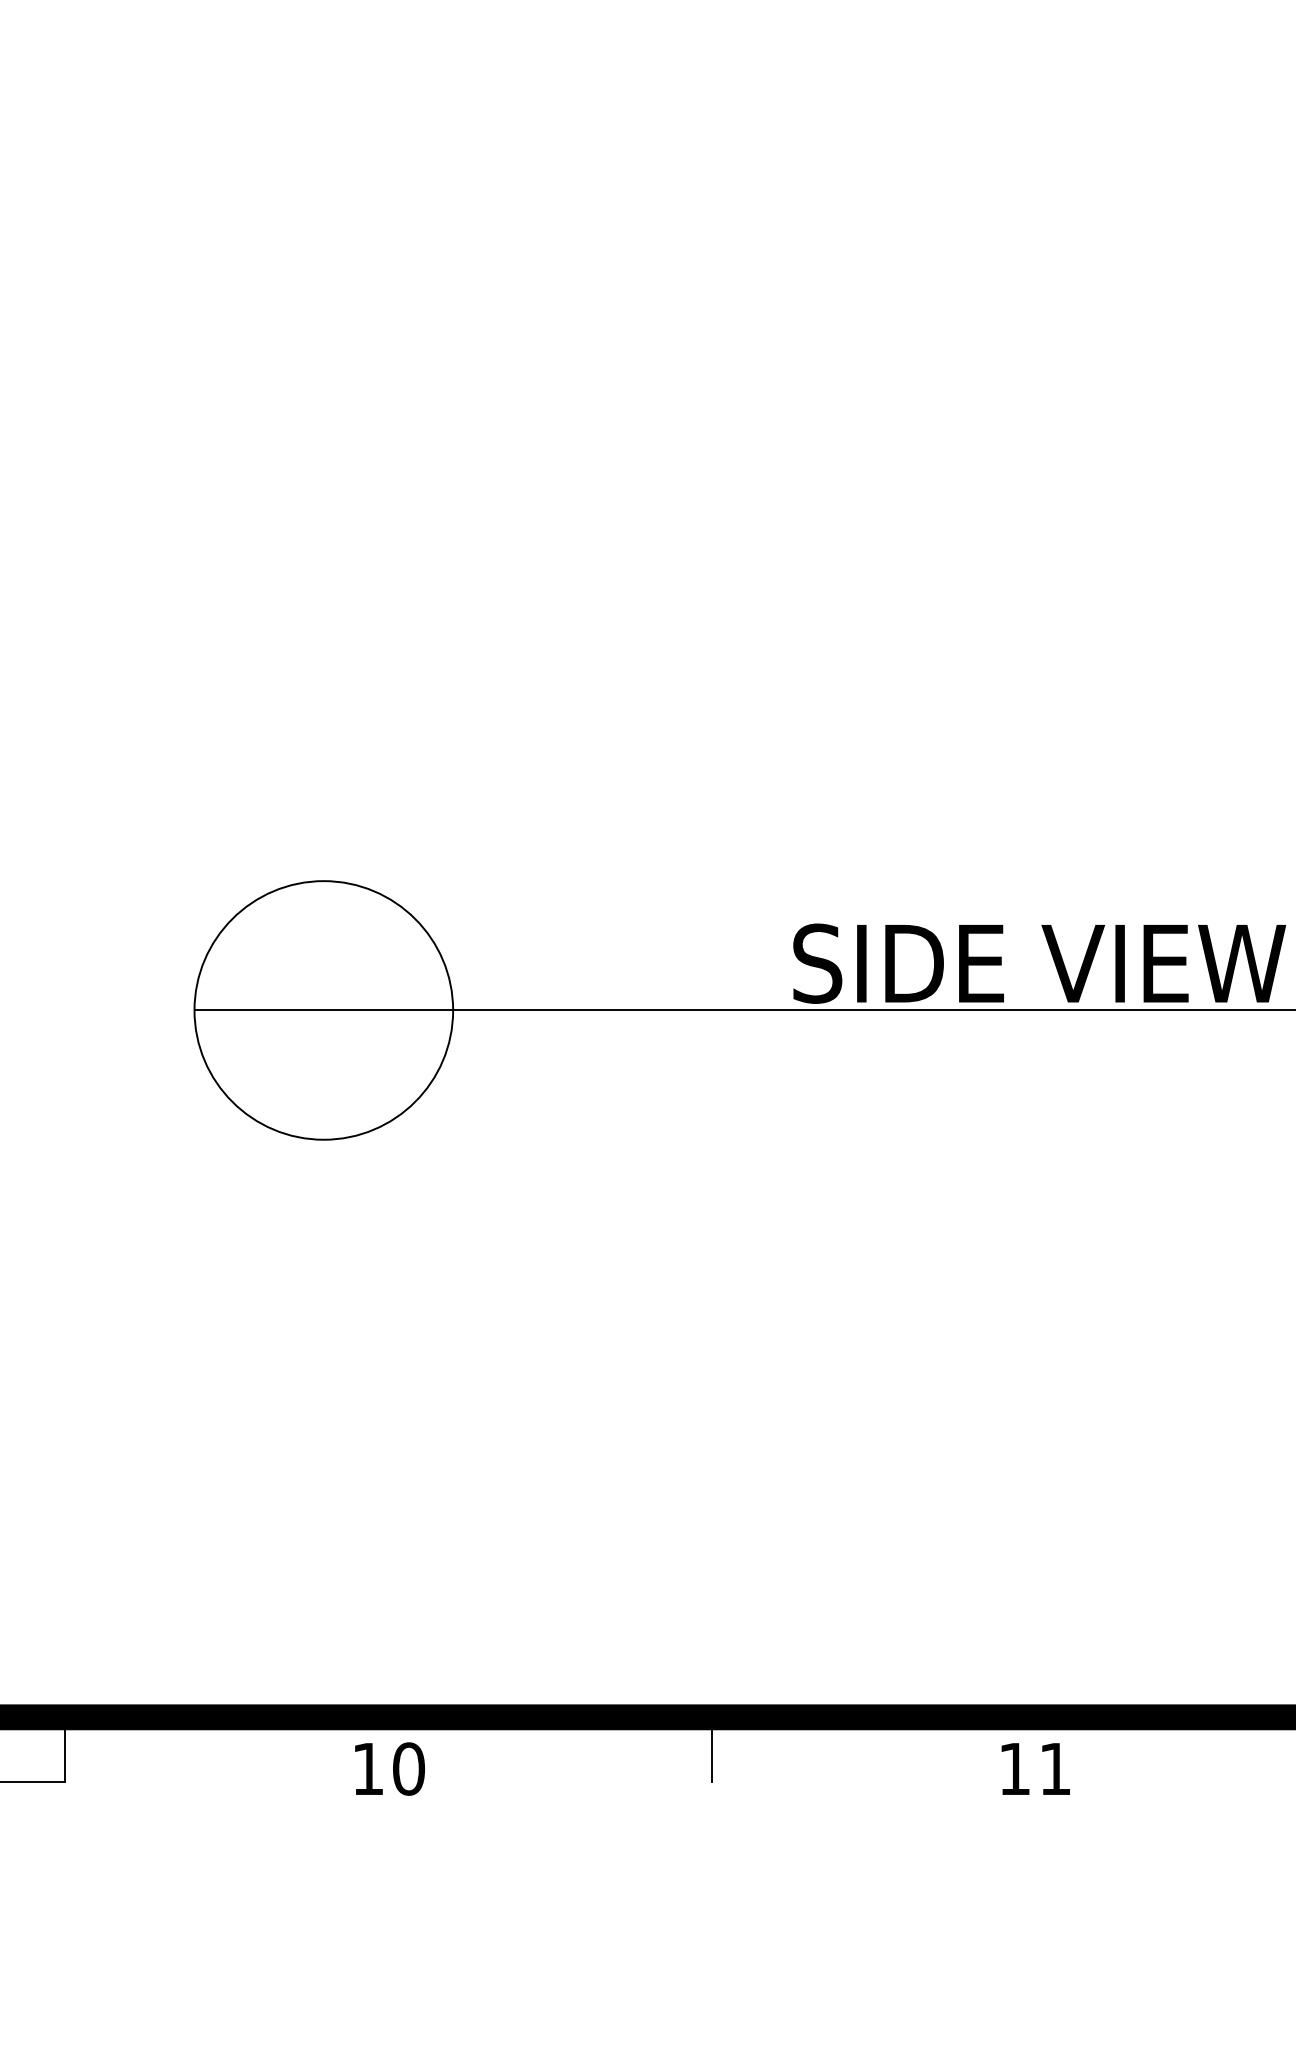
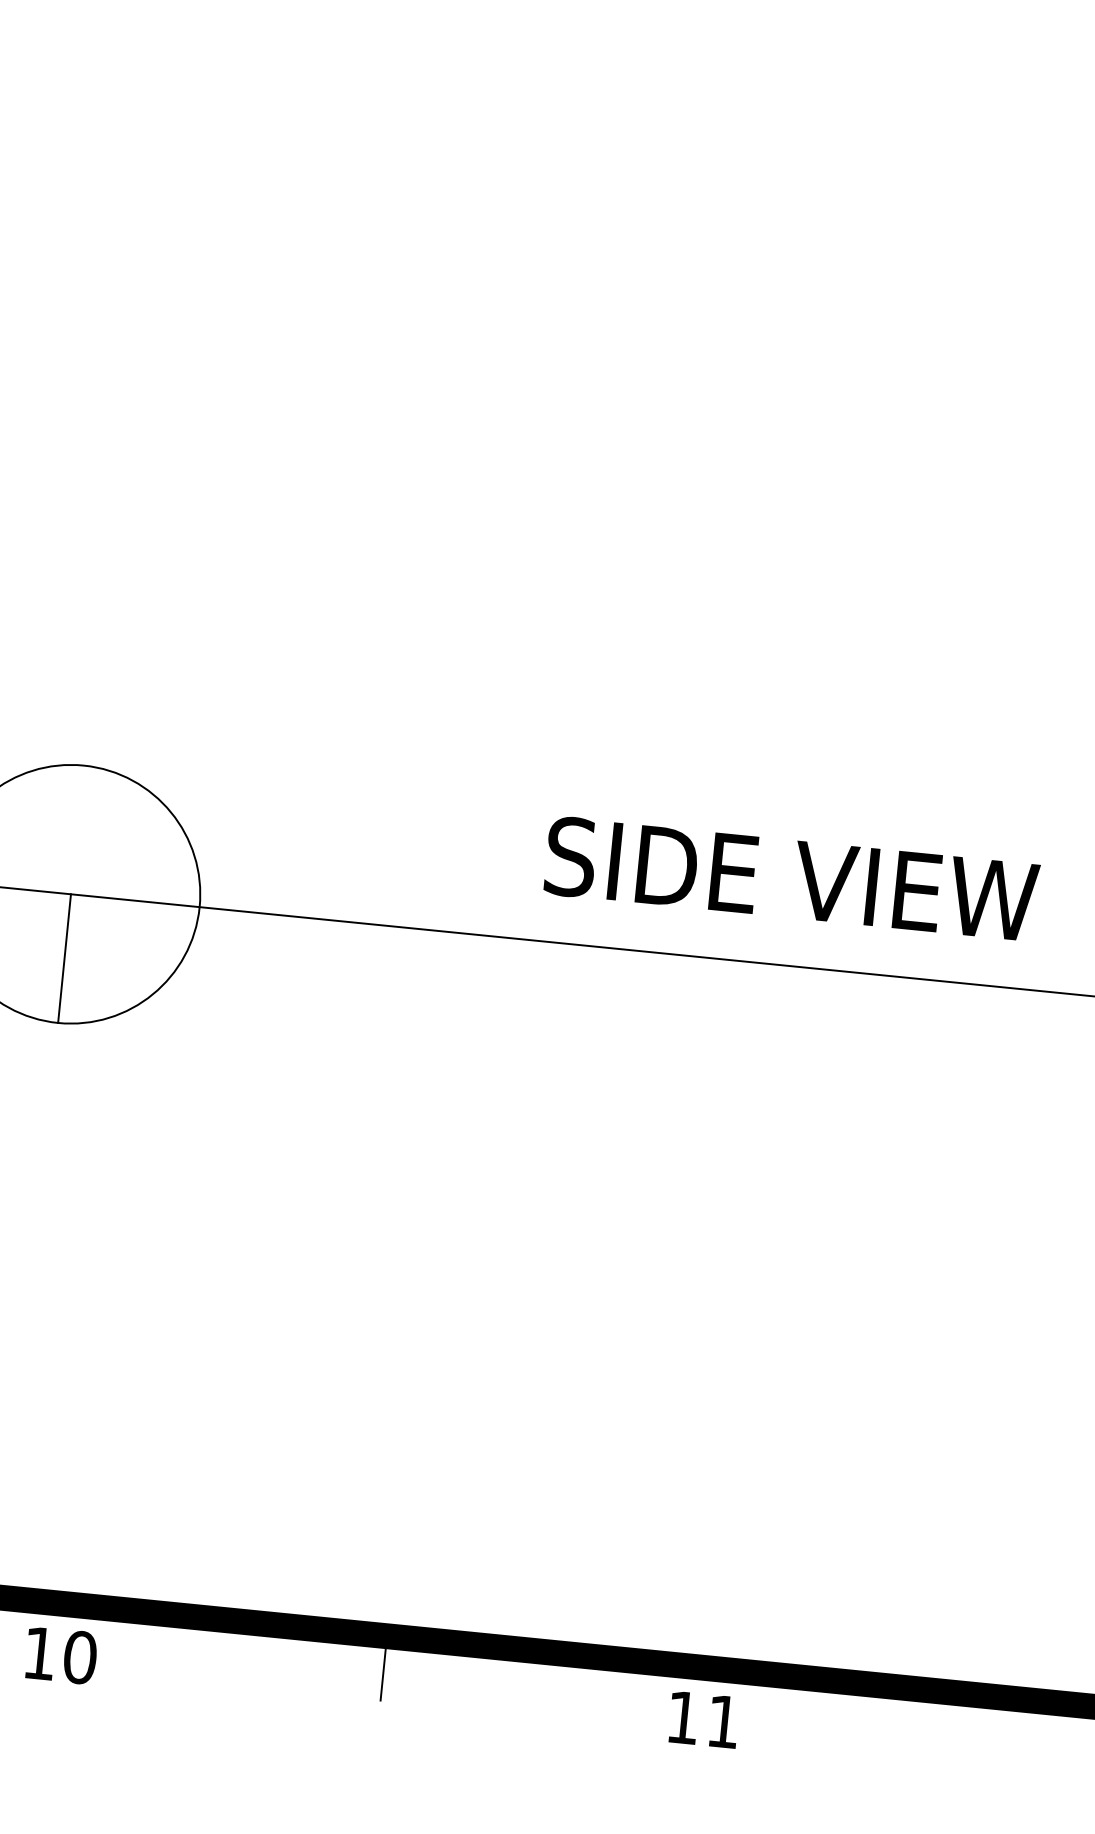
text: (1039, 963) -> (791, 878), moved
line: (323, 1074) -> (64, 958), added

